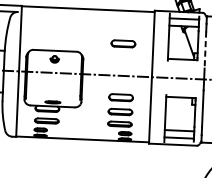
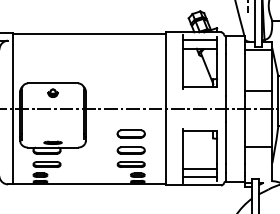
part: (122, 43) -> (130, 71), removed
line: (205, 50) -> (225, 75), dashed -> solid

